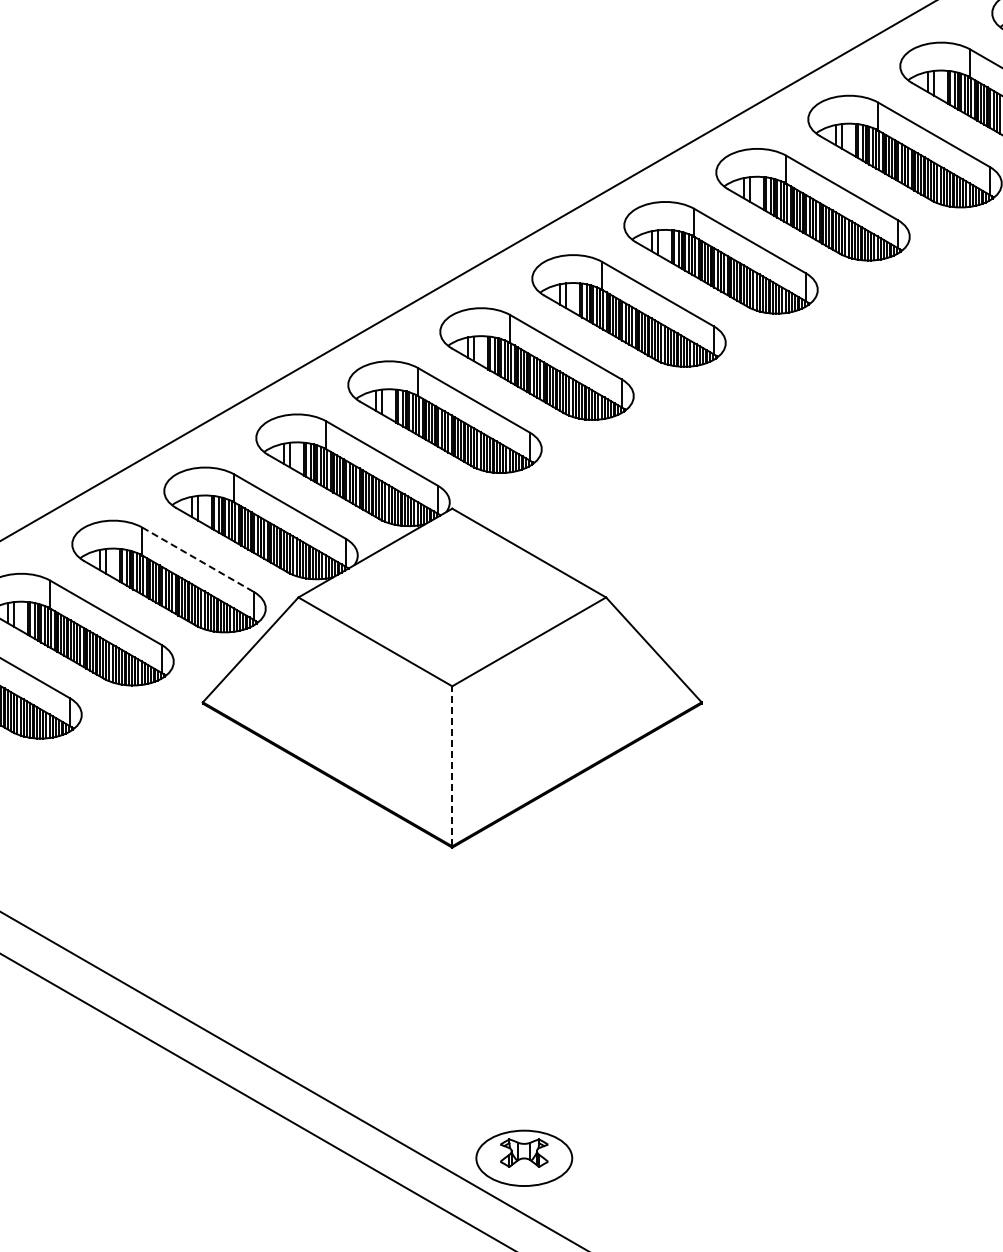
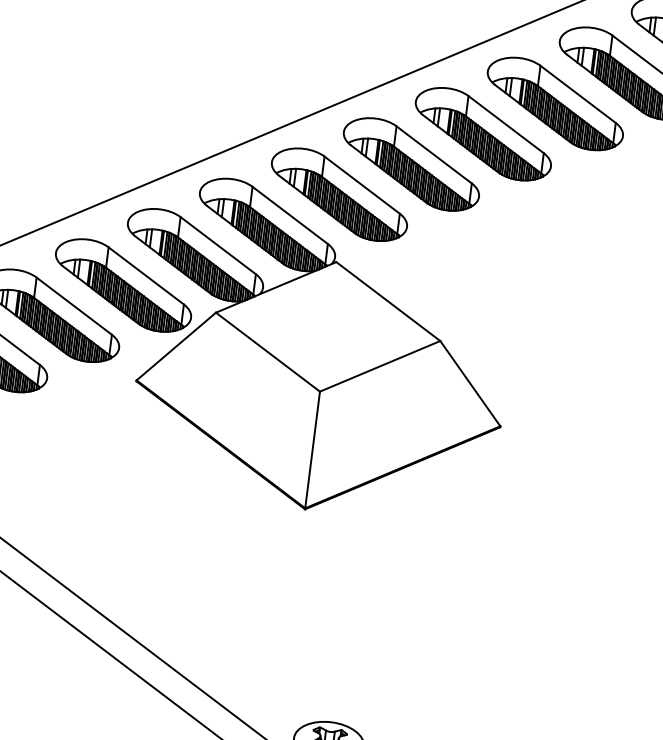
line: (198, 560) -> (146, 276), dashed -> solid
line: (452, 766) -> (312, 450), dashed -> solid

